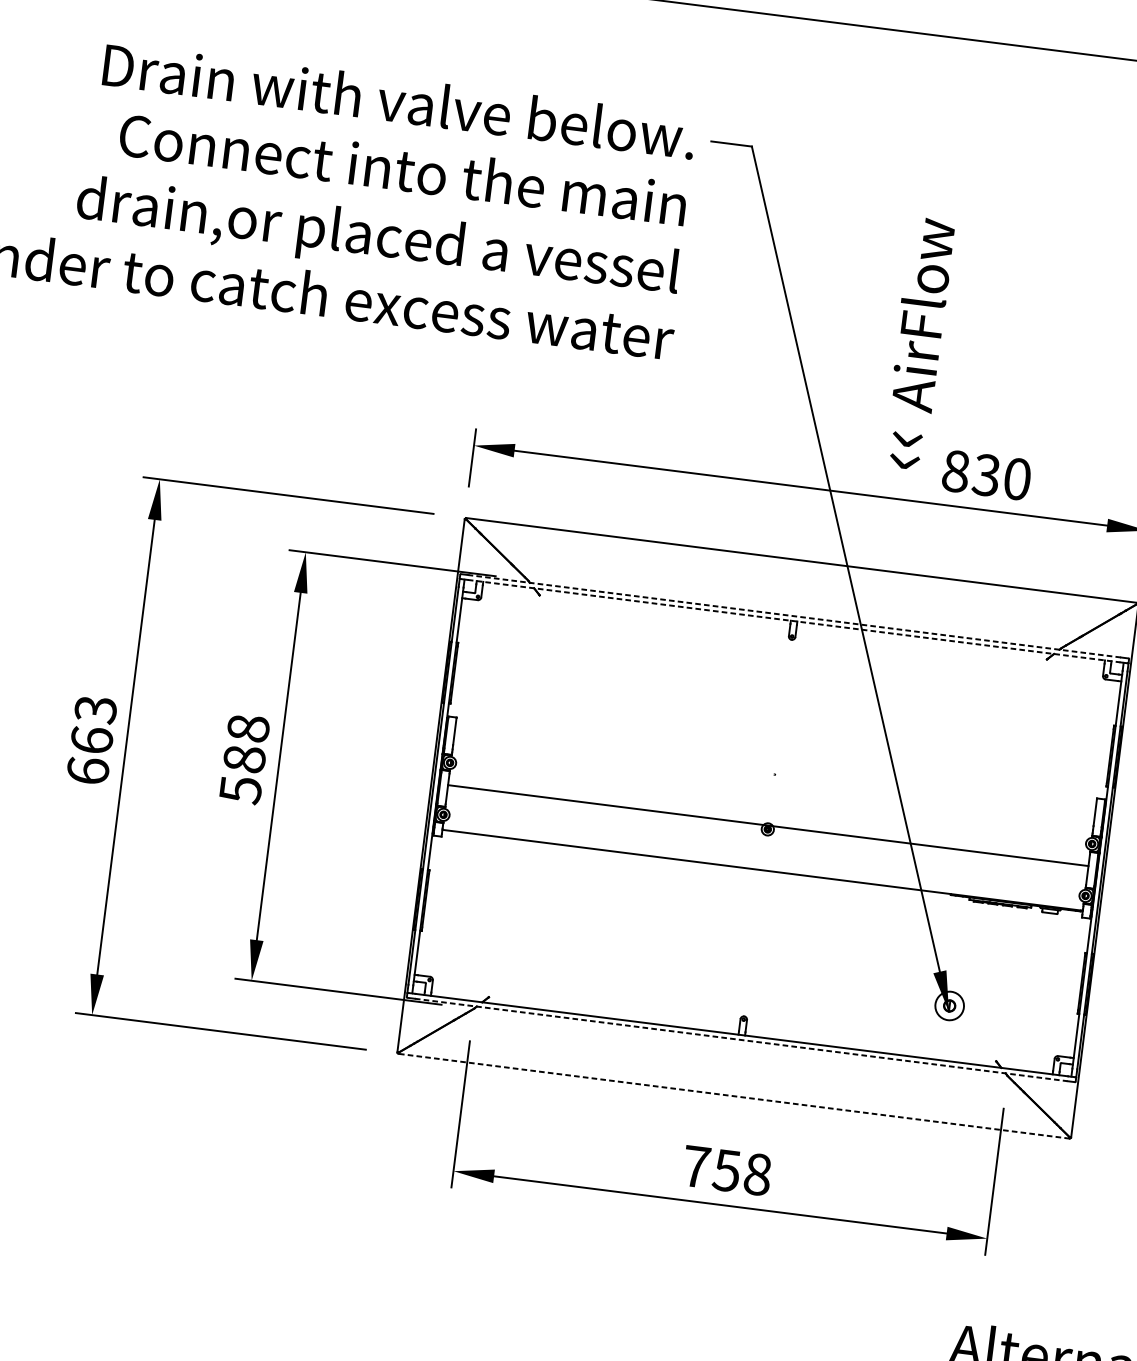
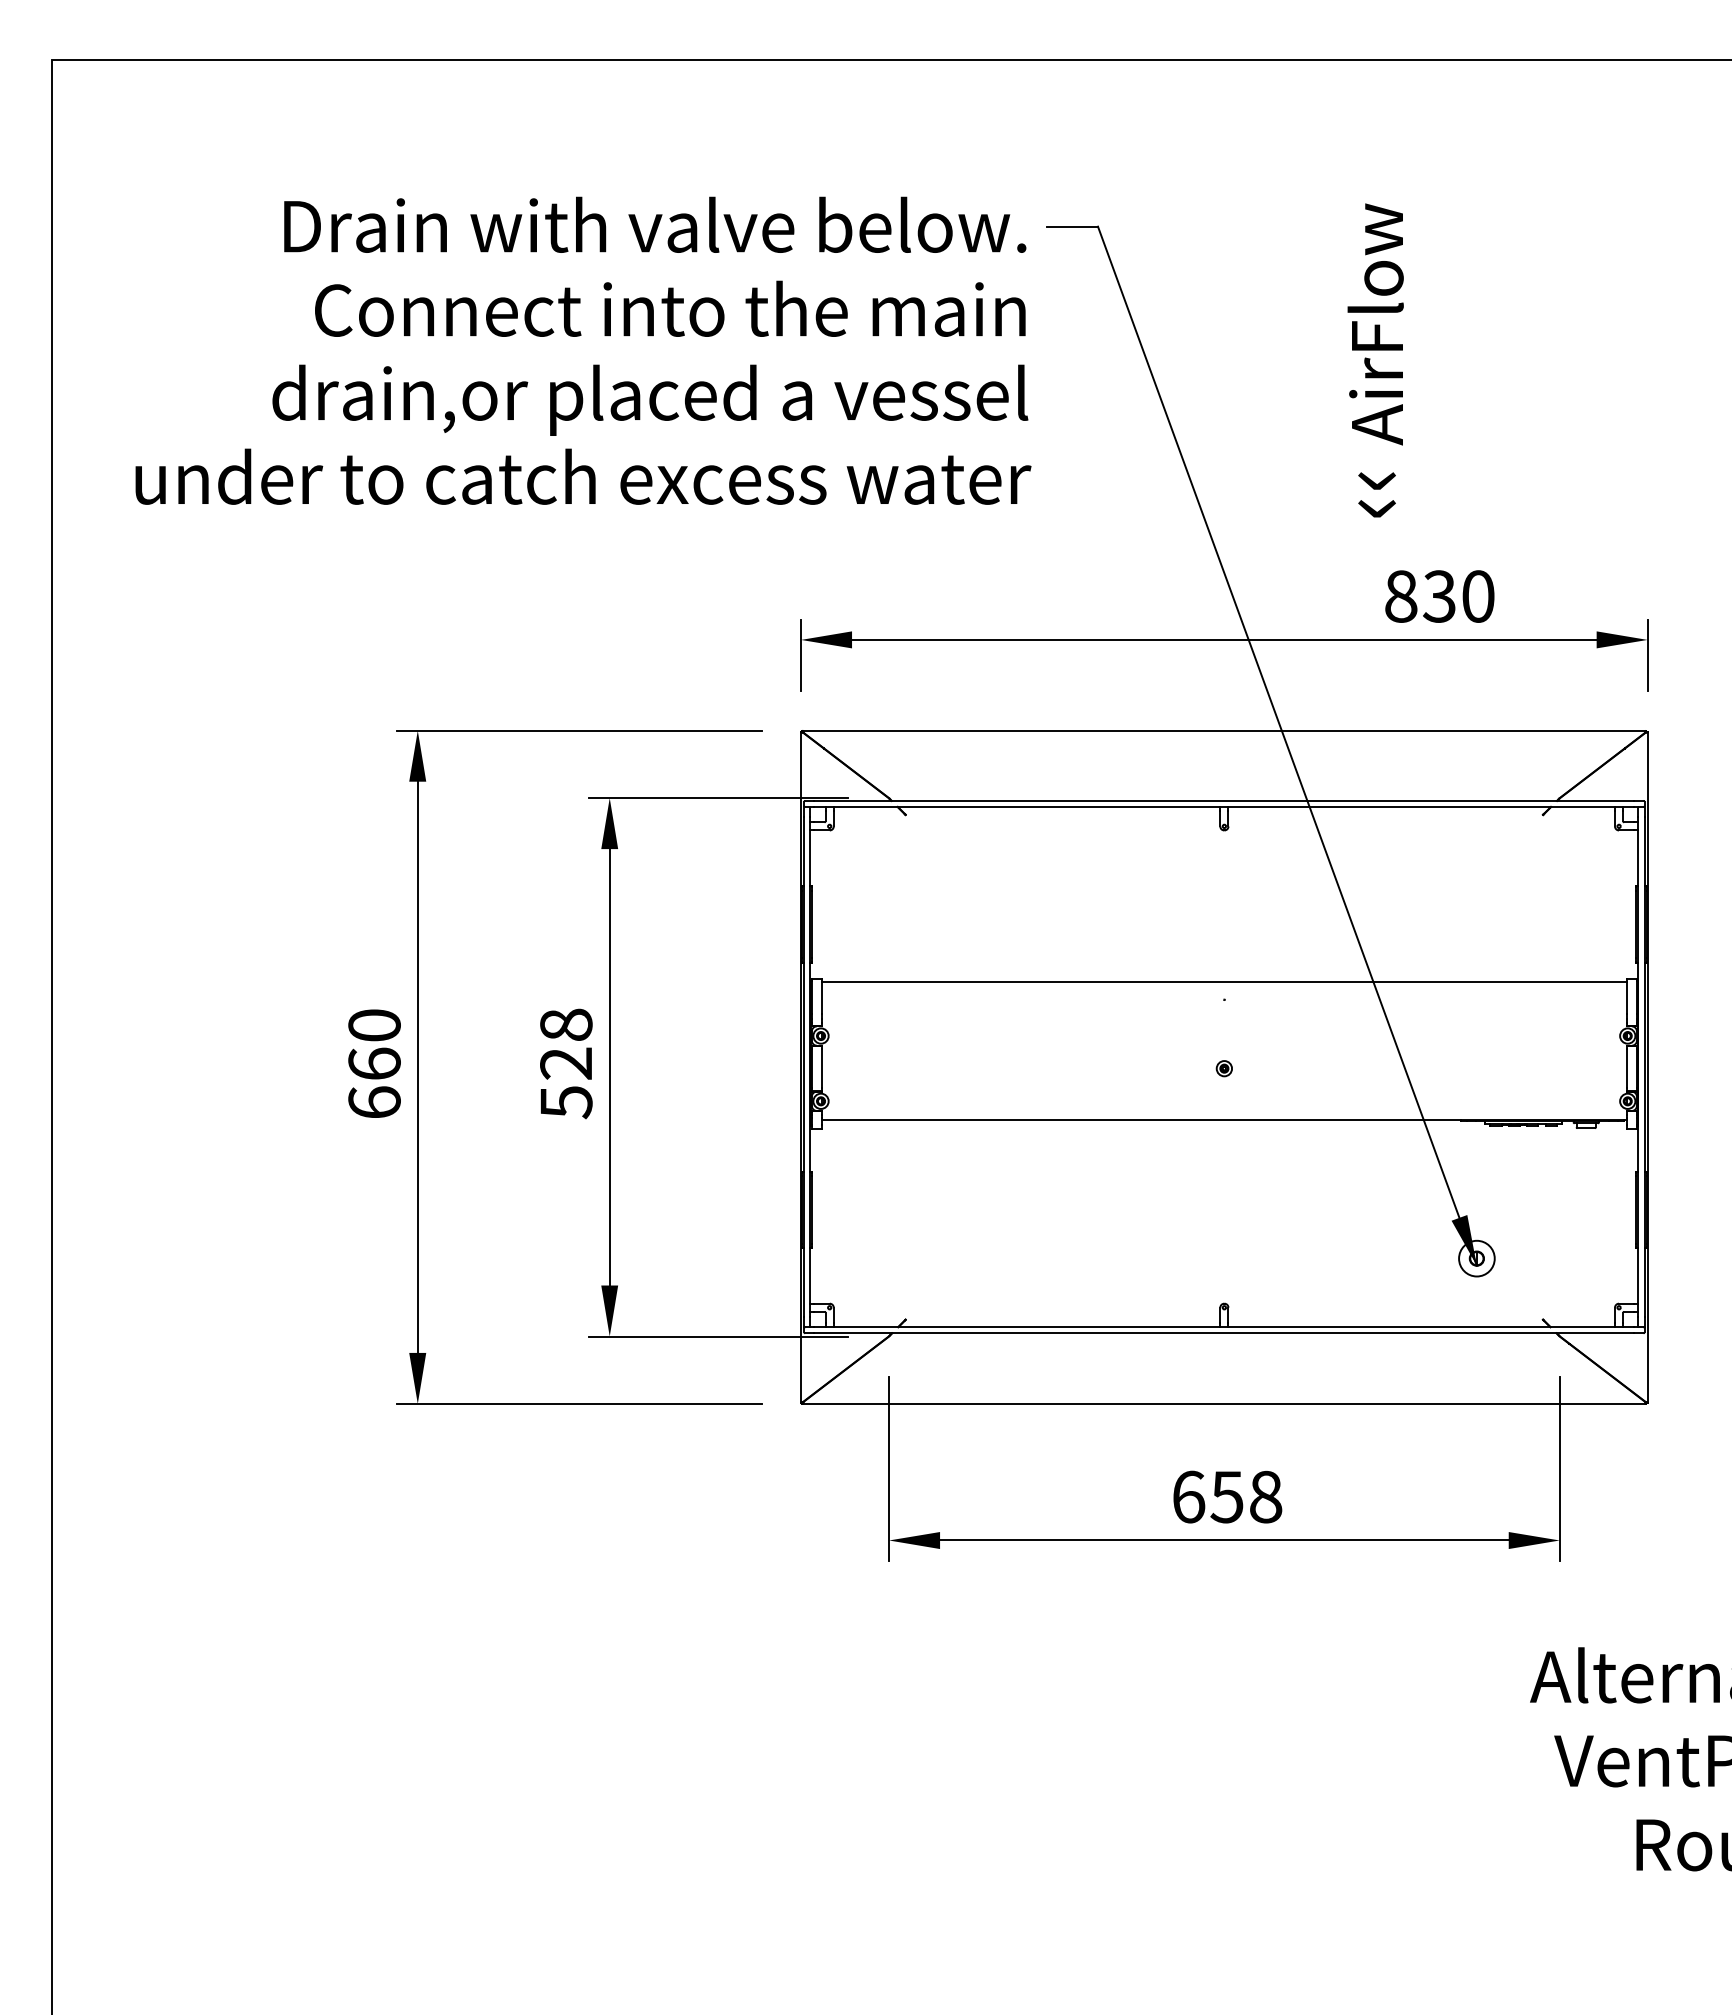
text: (918, 343) -> (1375, 360), moved
line: (794, 615) -> (1224, 800), dashed -> solid
line: (794, 621) -> (1224, 807), dashed -> solid
text: (95, 709) -> (374, 1025), 663 -> 660
text: (244, 759) -> (566, 1063), 588 -> 528
line: (768, 825) -> (1224, 981), moved
line: (741, 1040) -> (1224, 1333), dashed -> solid
line: (734, 1095) -> (1224, 1403), dashed -> solid
text: (697, 1166) -> (1189, 1496), 758 -> 658

